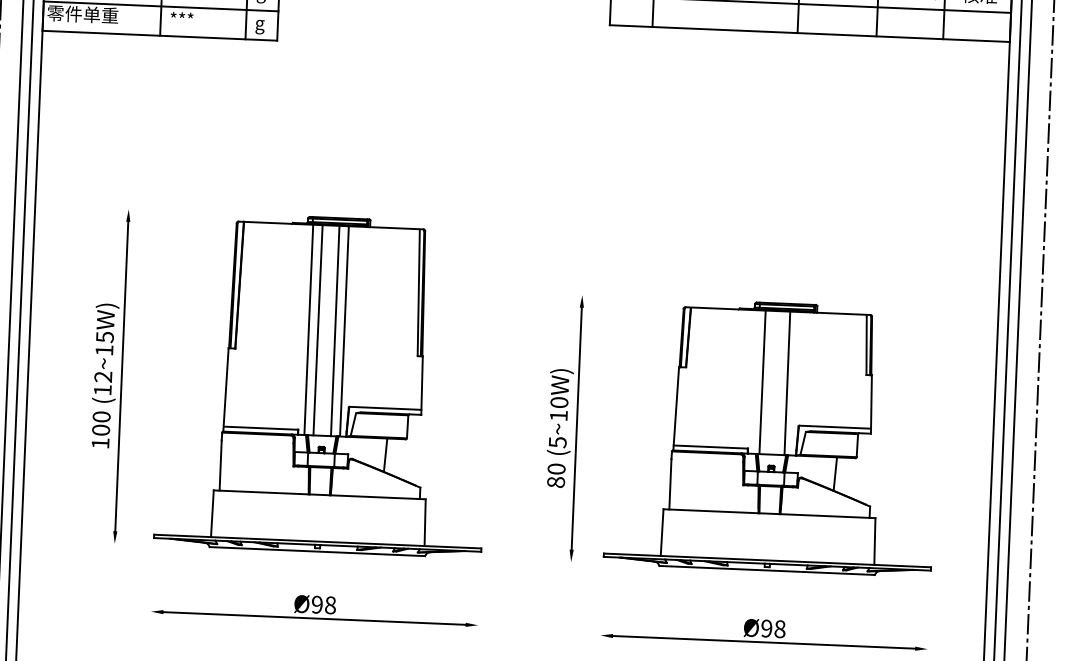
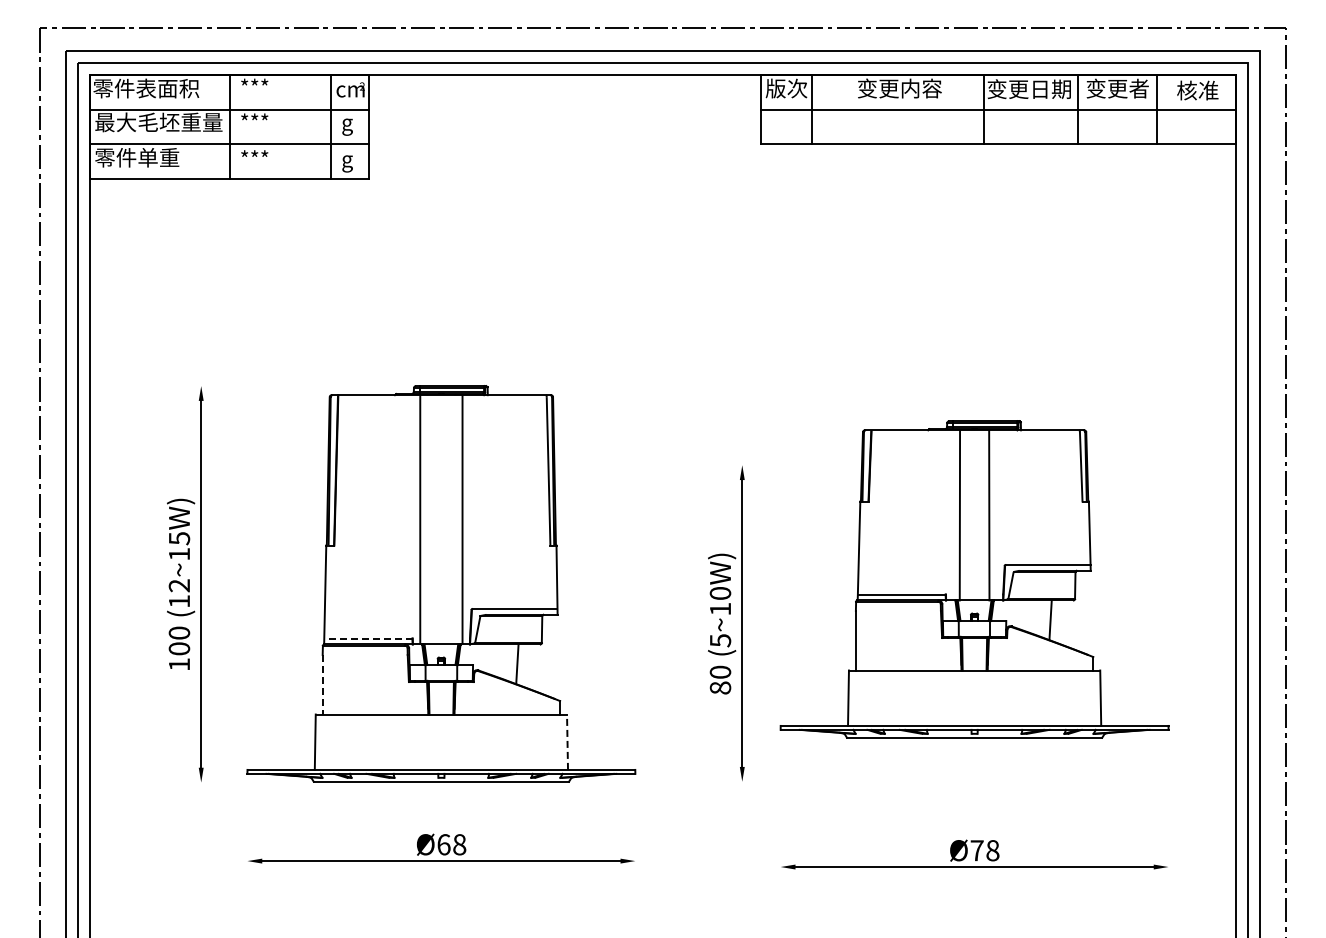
line: (318, 330) -> (431, 519), removed
line: (335, 330) -> (451, 519), removed
line: (260, 428) -> (368, 638), solid -> dashed
part: (772, 436) -> (974, 579), moved
line: (220, 465) -> (322, 684), solid -> dashed
line: (425, 522) -> (567, 742), solid -> dashed
text: (316, 604) -> (443, 844), Ø98 -> Ø68
text: (766, 628) -> (976, 850), Ø98 -> Ø78

